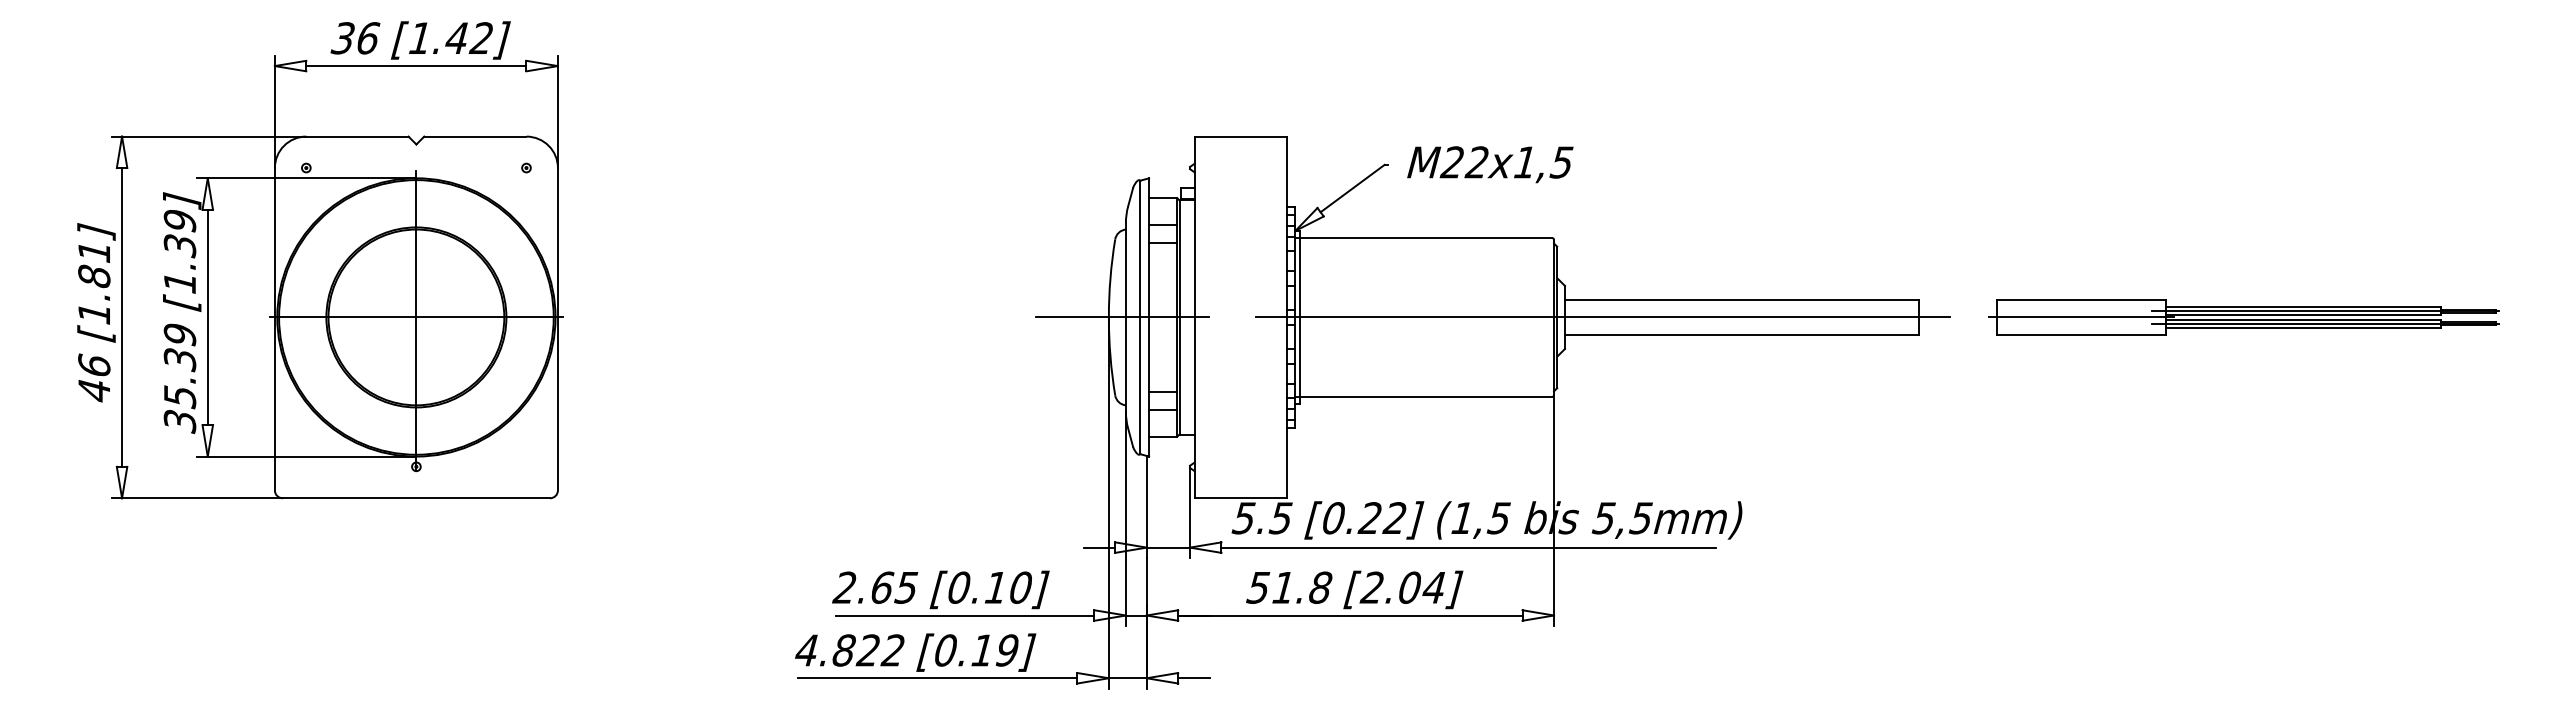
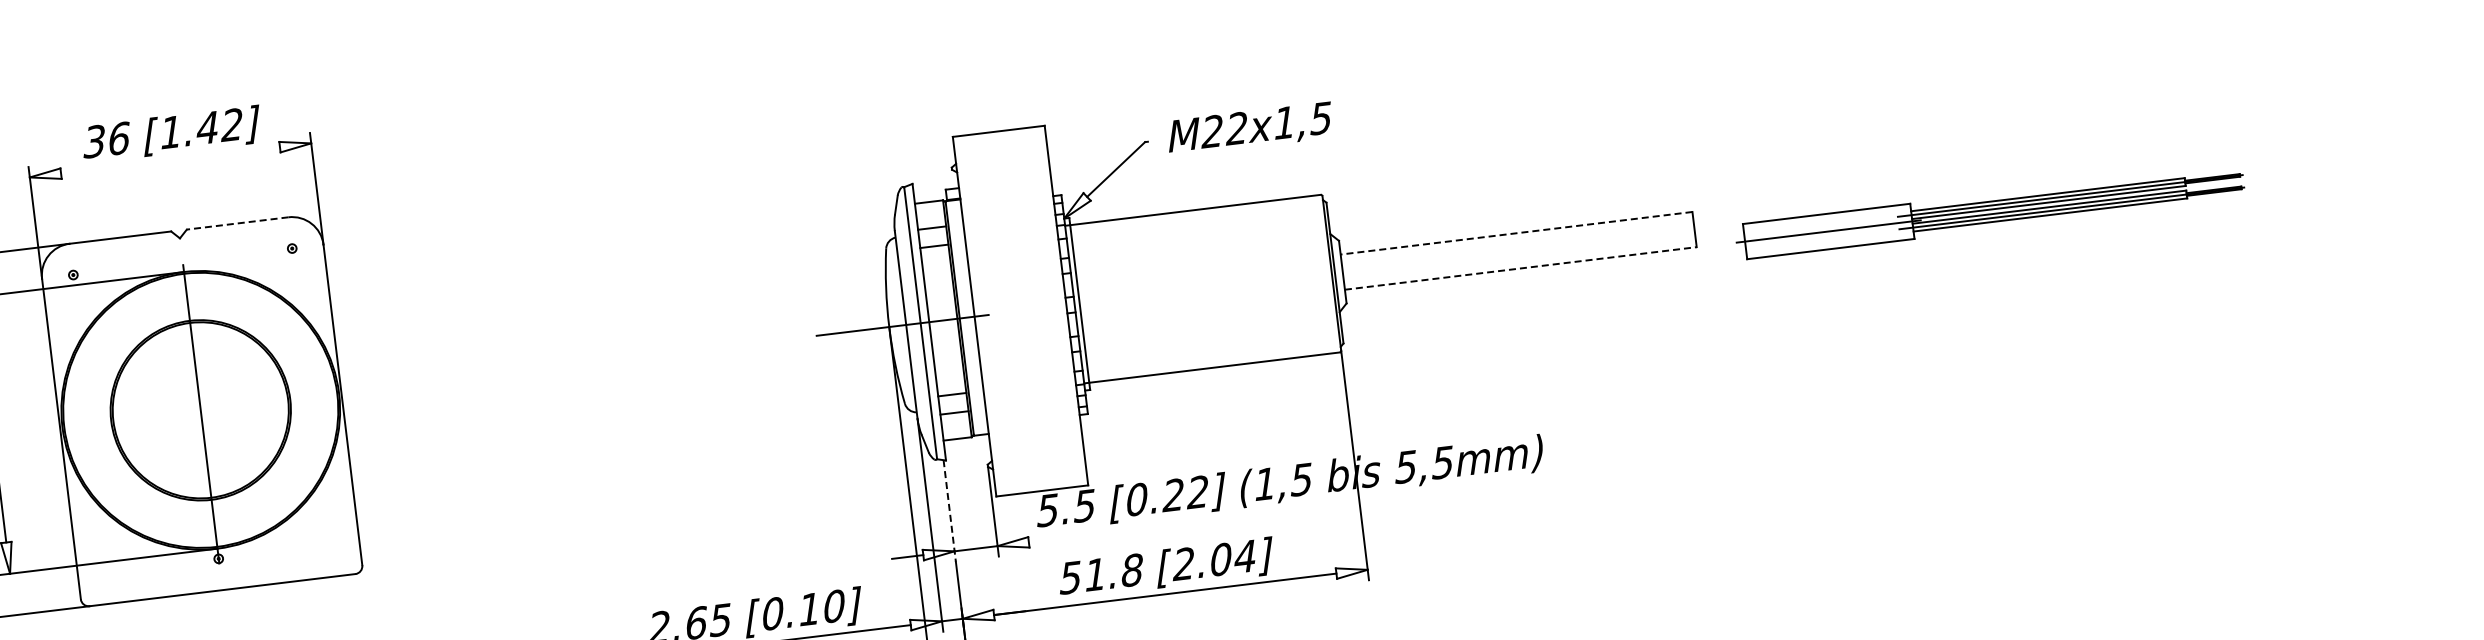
line: (416, 66) -> (170, 160), removed
line: (474, 136) -> (236, 223), solid -> dashed
line: (1741, 299) -> (1516, 233), solid -> dashed
line: (416, 317) -> (200, 410), removed
line: (1602, 317) -> (1380, 267), removed
part: (2243, 317) -> (1989, 212), moved
line: (1741, 335) -> (1520, 268), solid -> dashed
line: (1146, 507) -> (949, 511), solid -> dashed
line: (1468, 547) -> (1274, 512), removed

